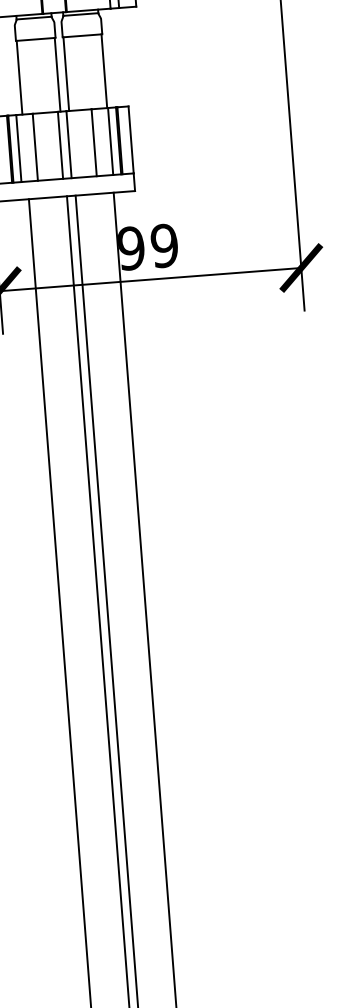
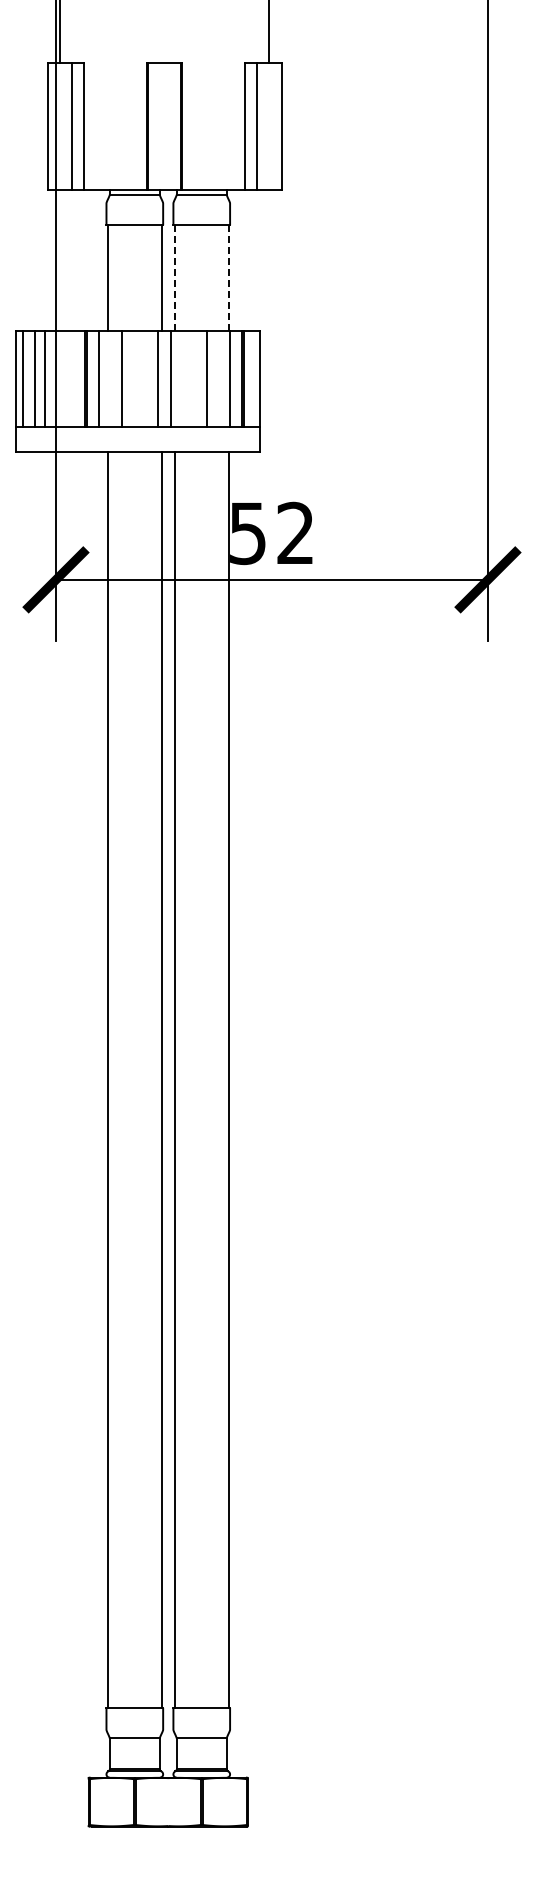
line: (104, 71) -> (229, 278), solid -> dashed
line: (66, 74) -> (174, 278), solid -> dashed
text: (148, 247) -> (272, 533), 99 -> 52

